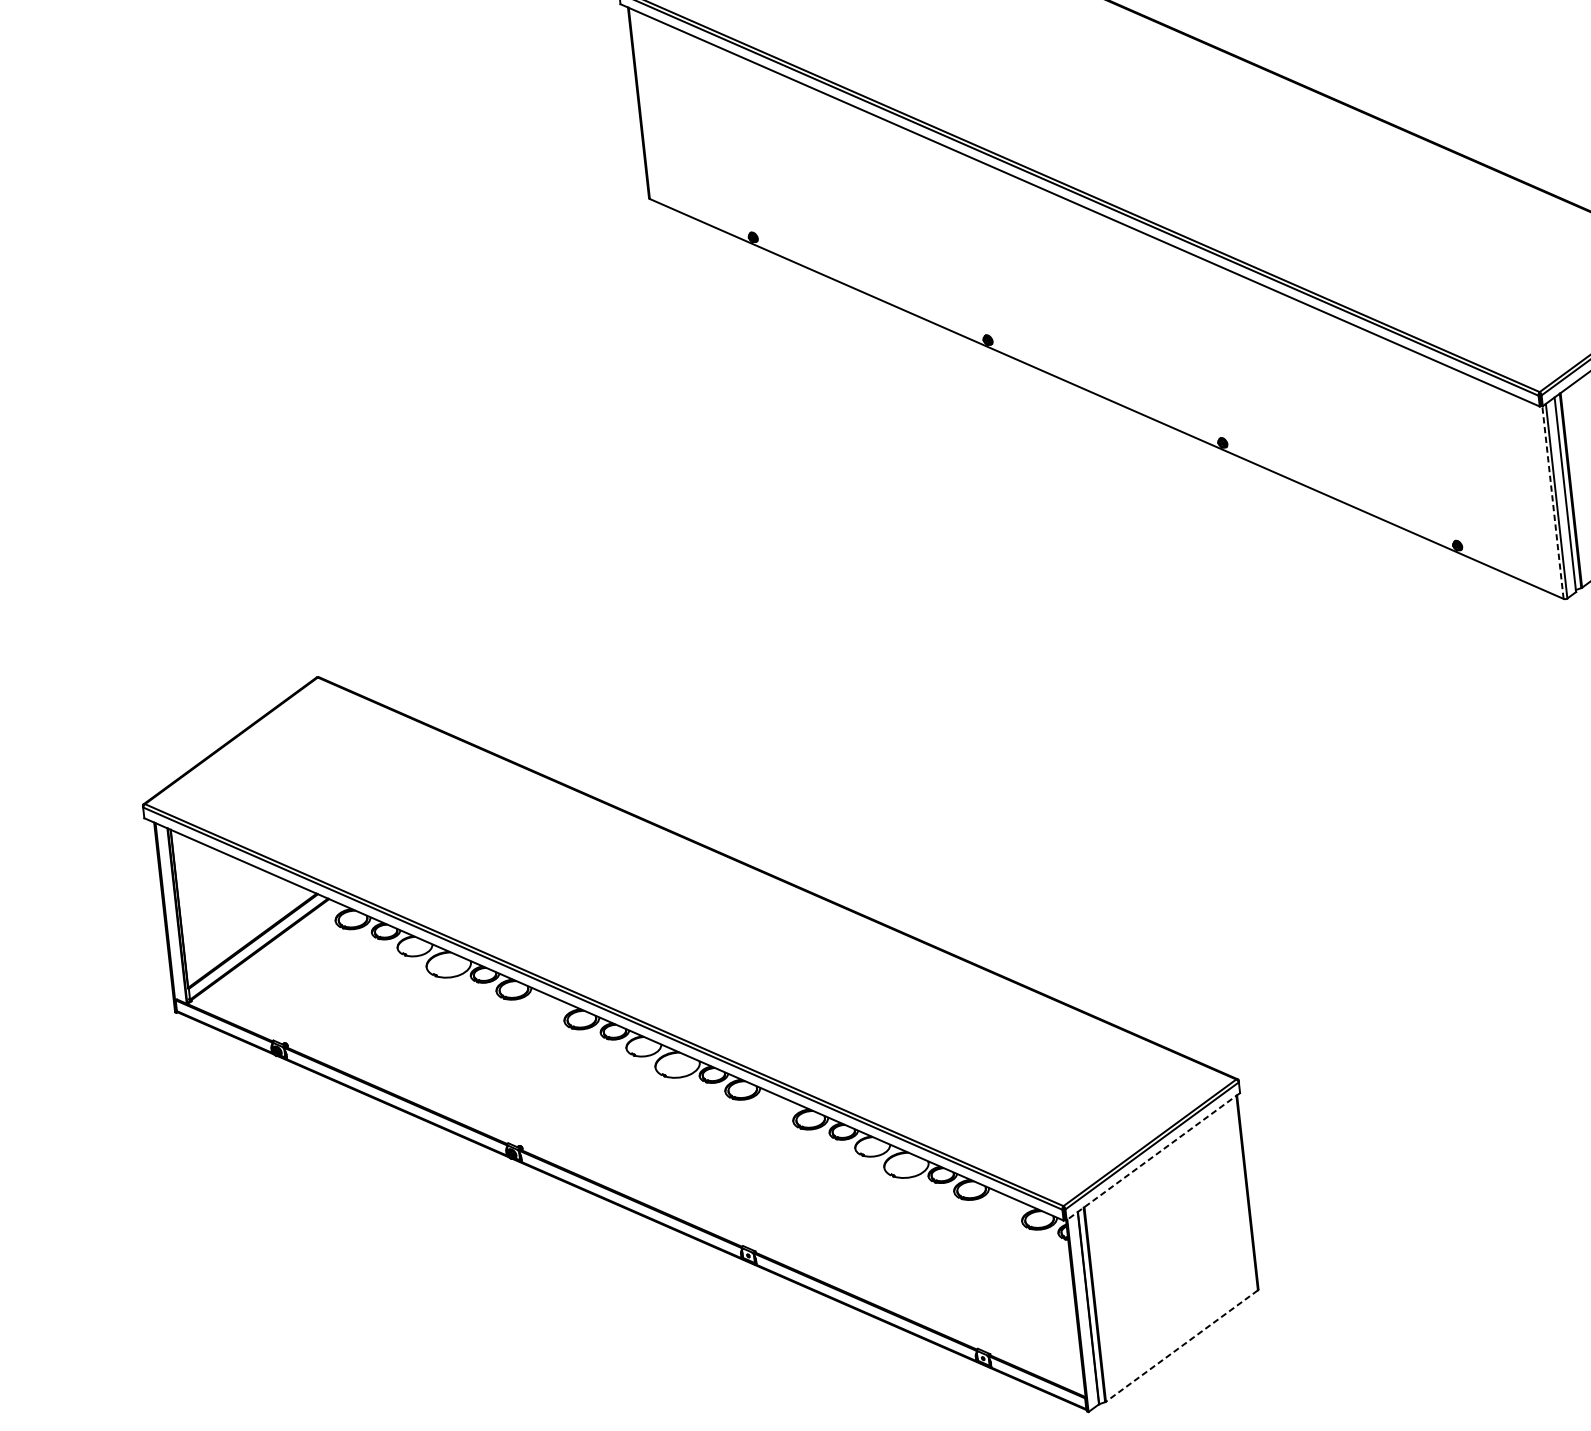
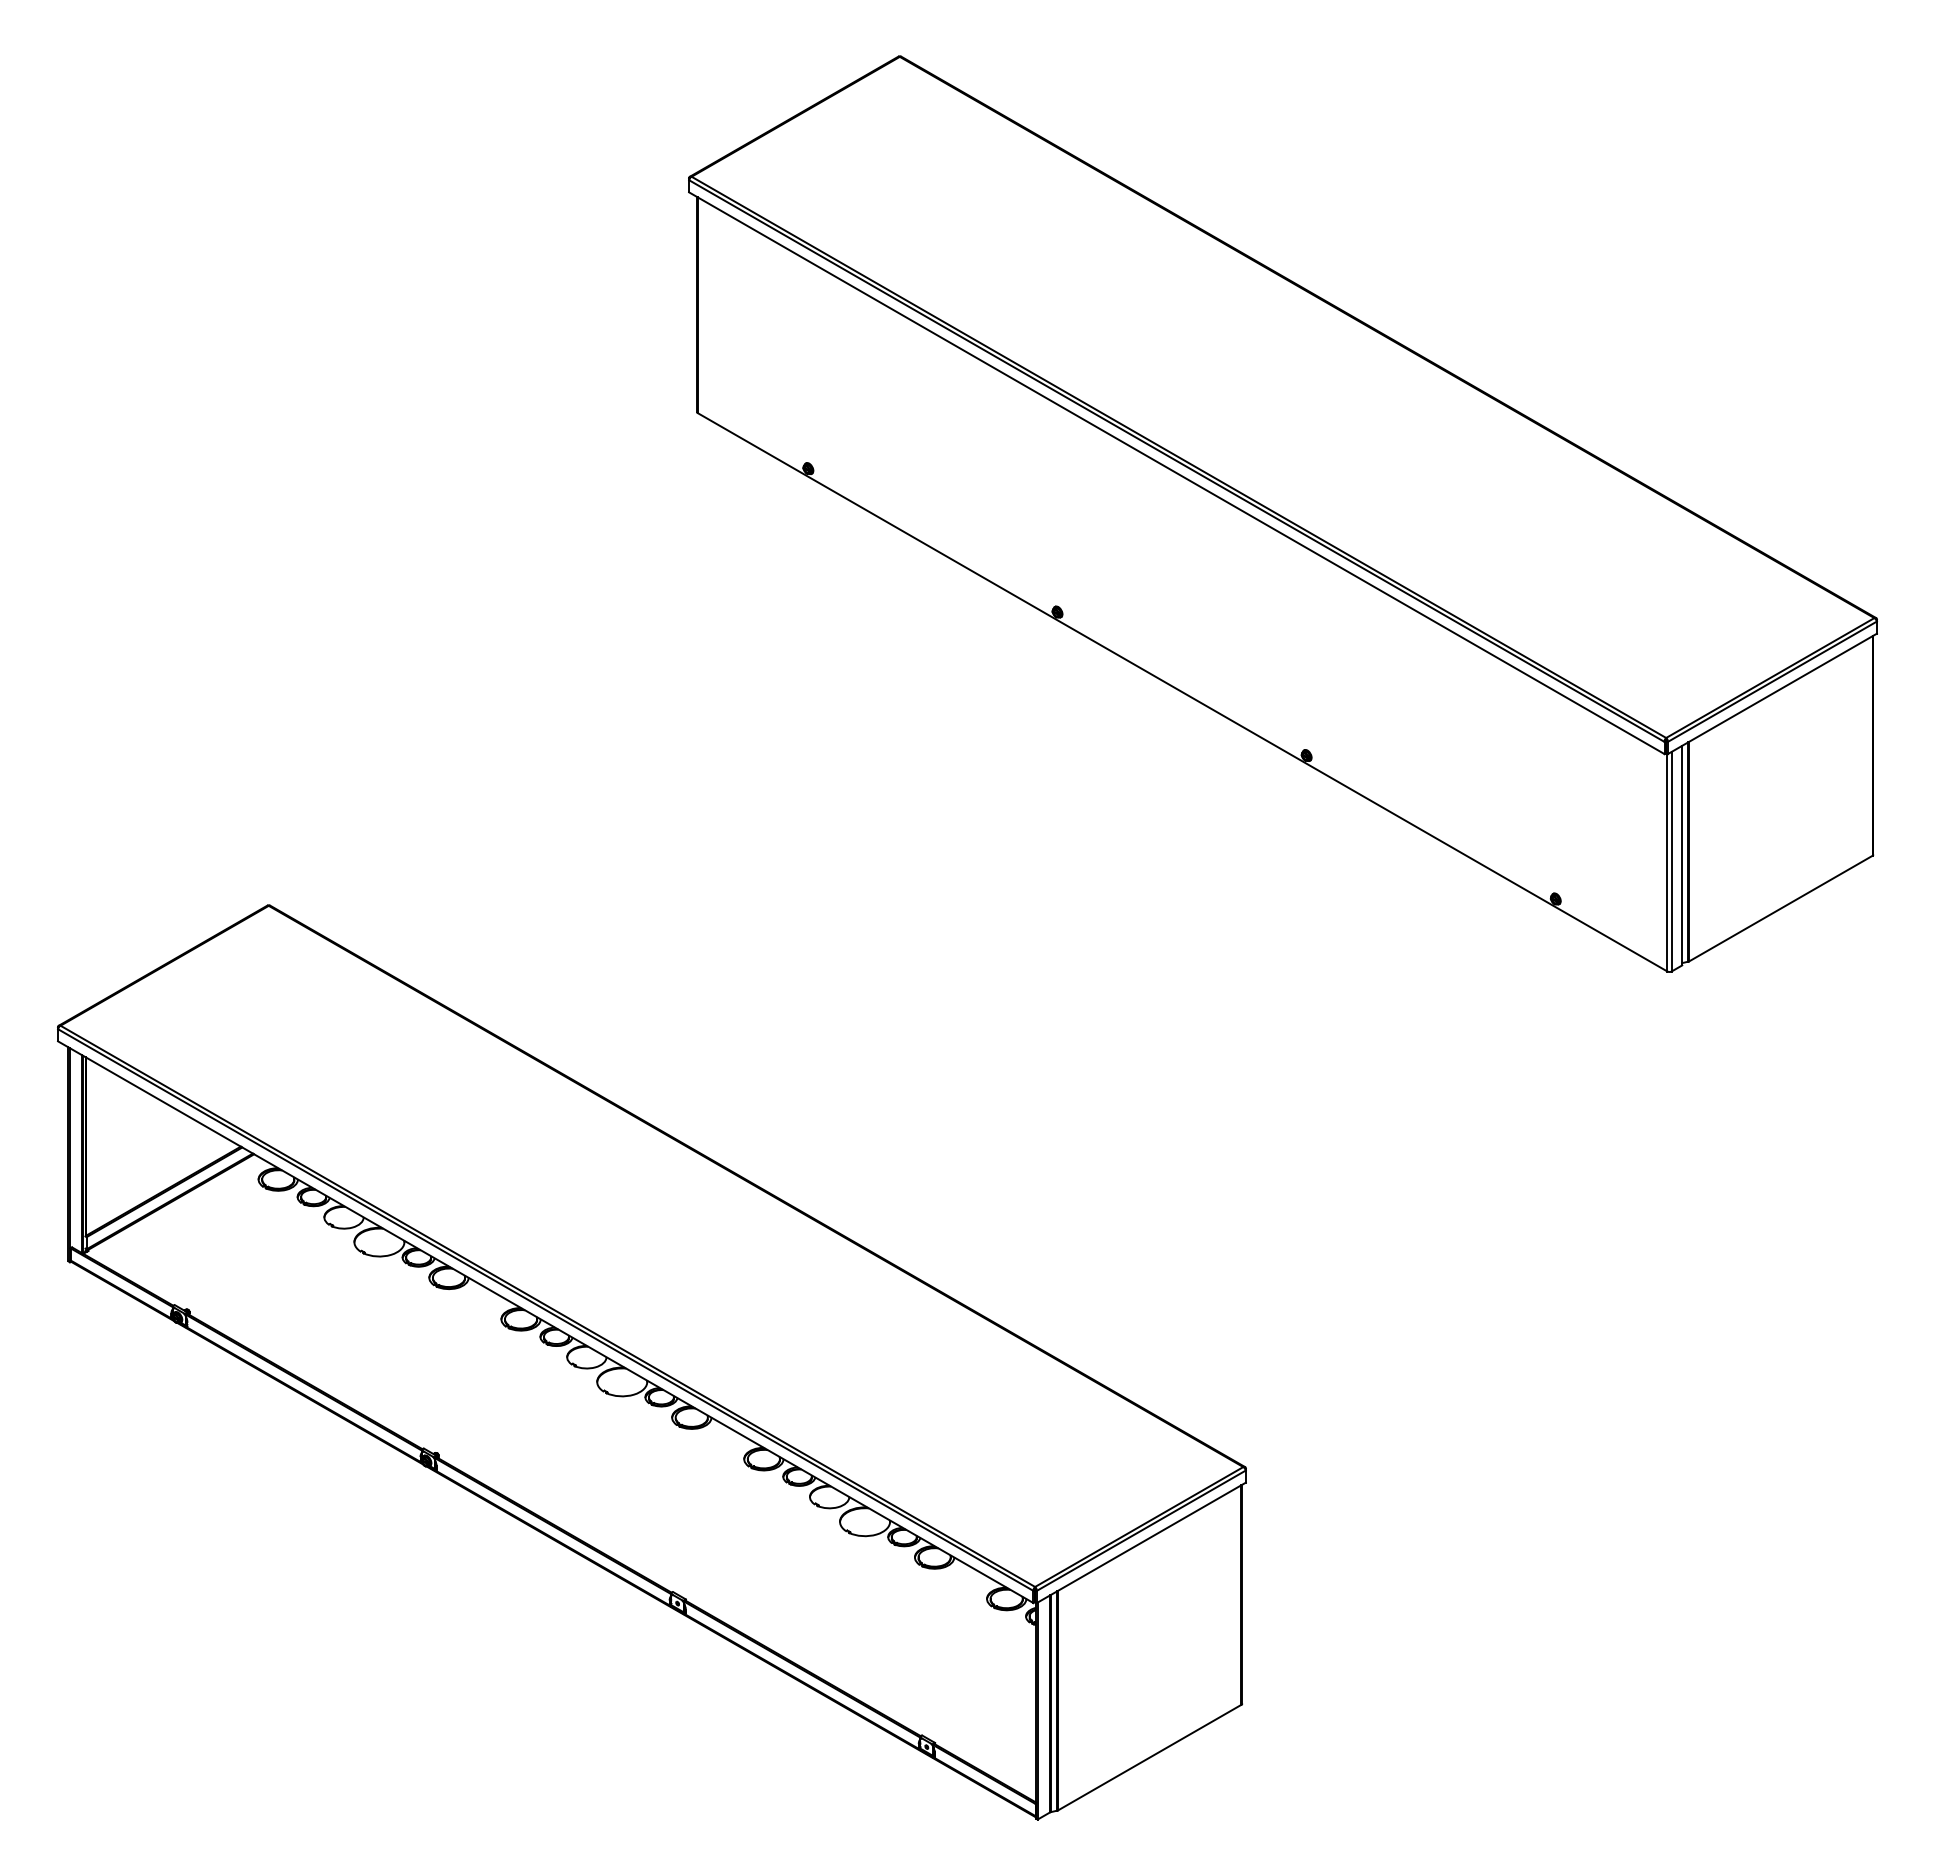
line: (1553, 502) -> (1667, 862), dashed -> solid
line: (1153, 1156) -> (1141, 1542), dashed -> solid
line: (1181, 1346) -> (1149, 1757), dashed -> solid

